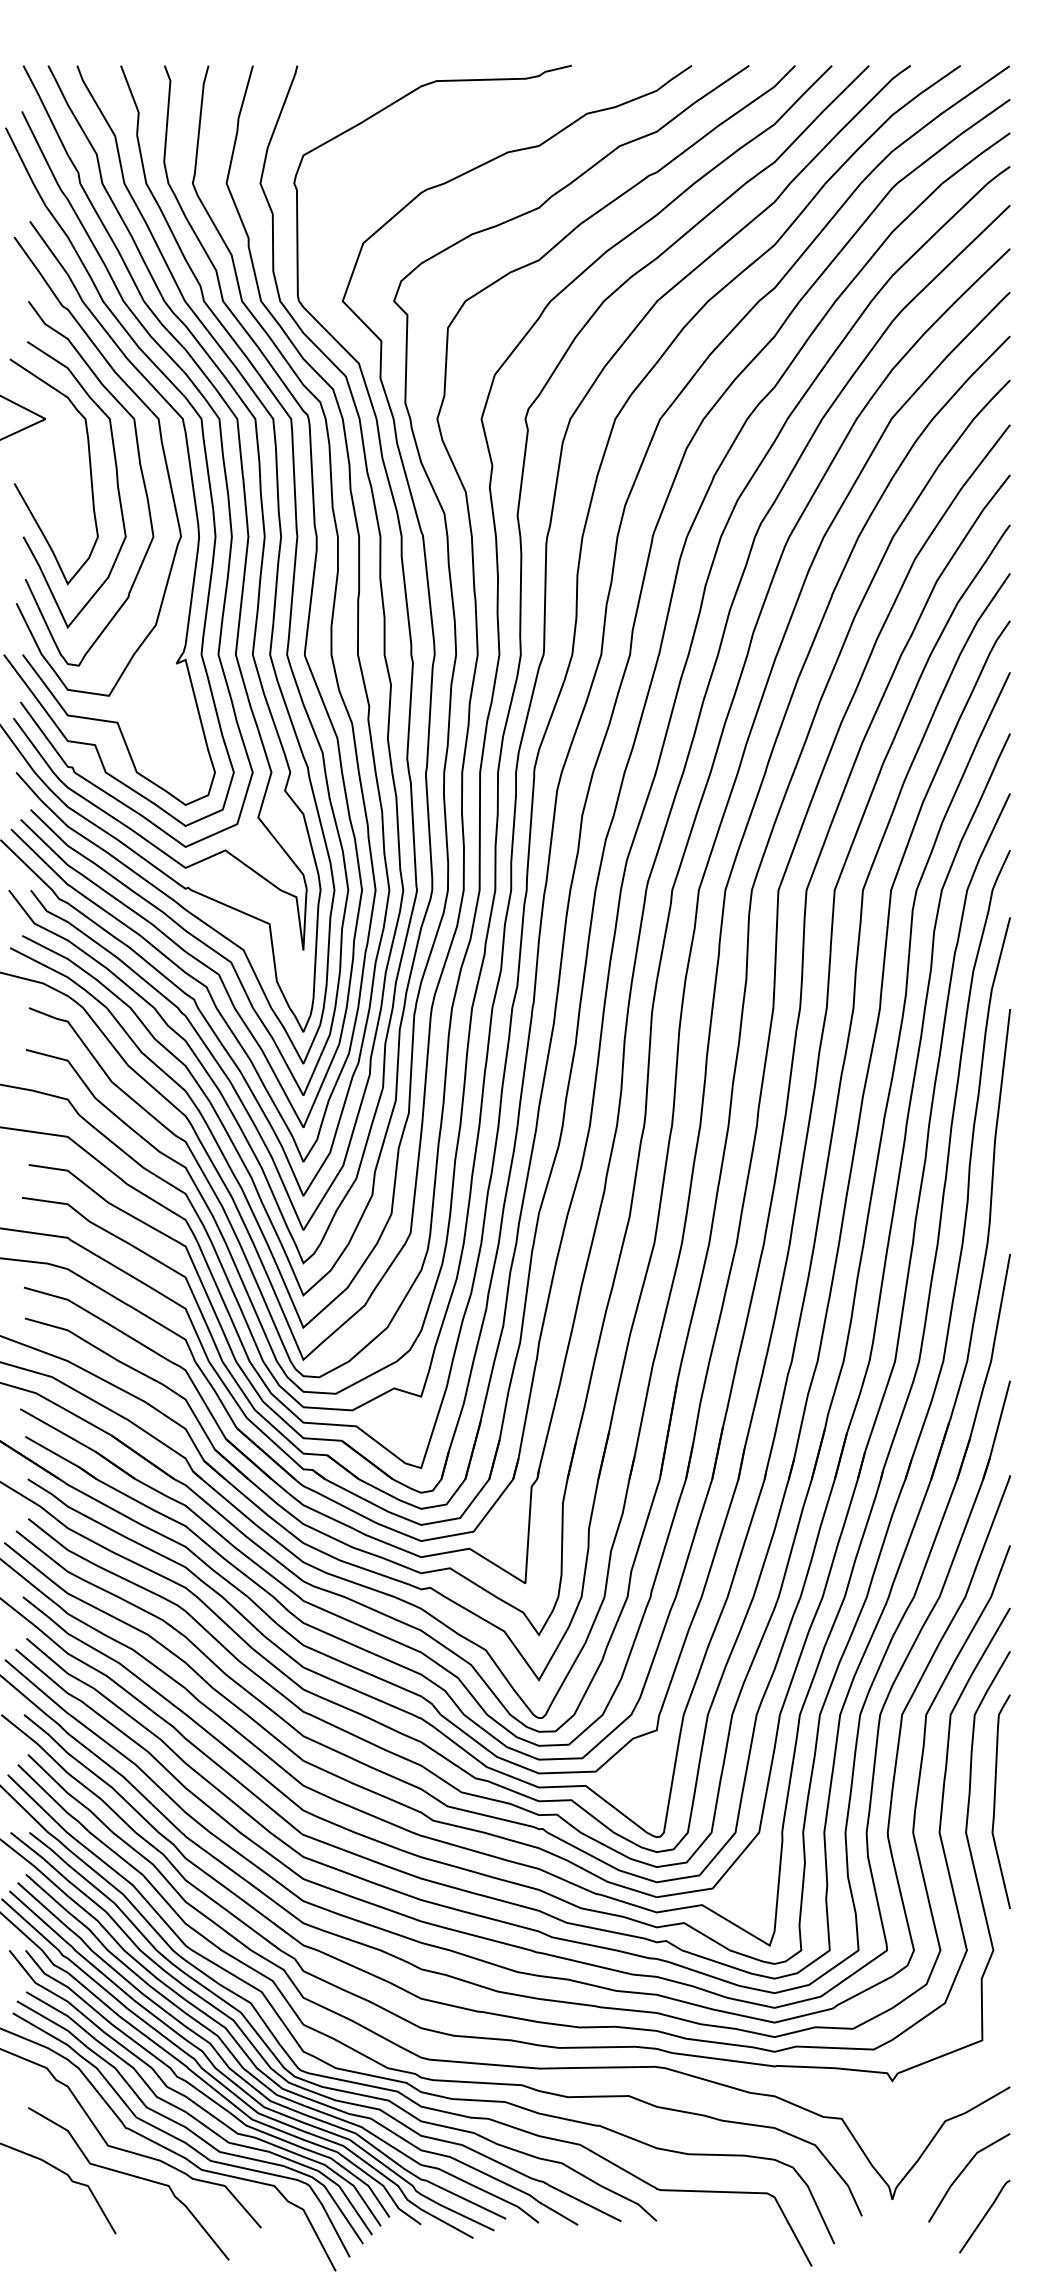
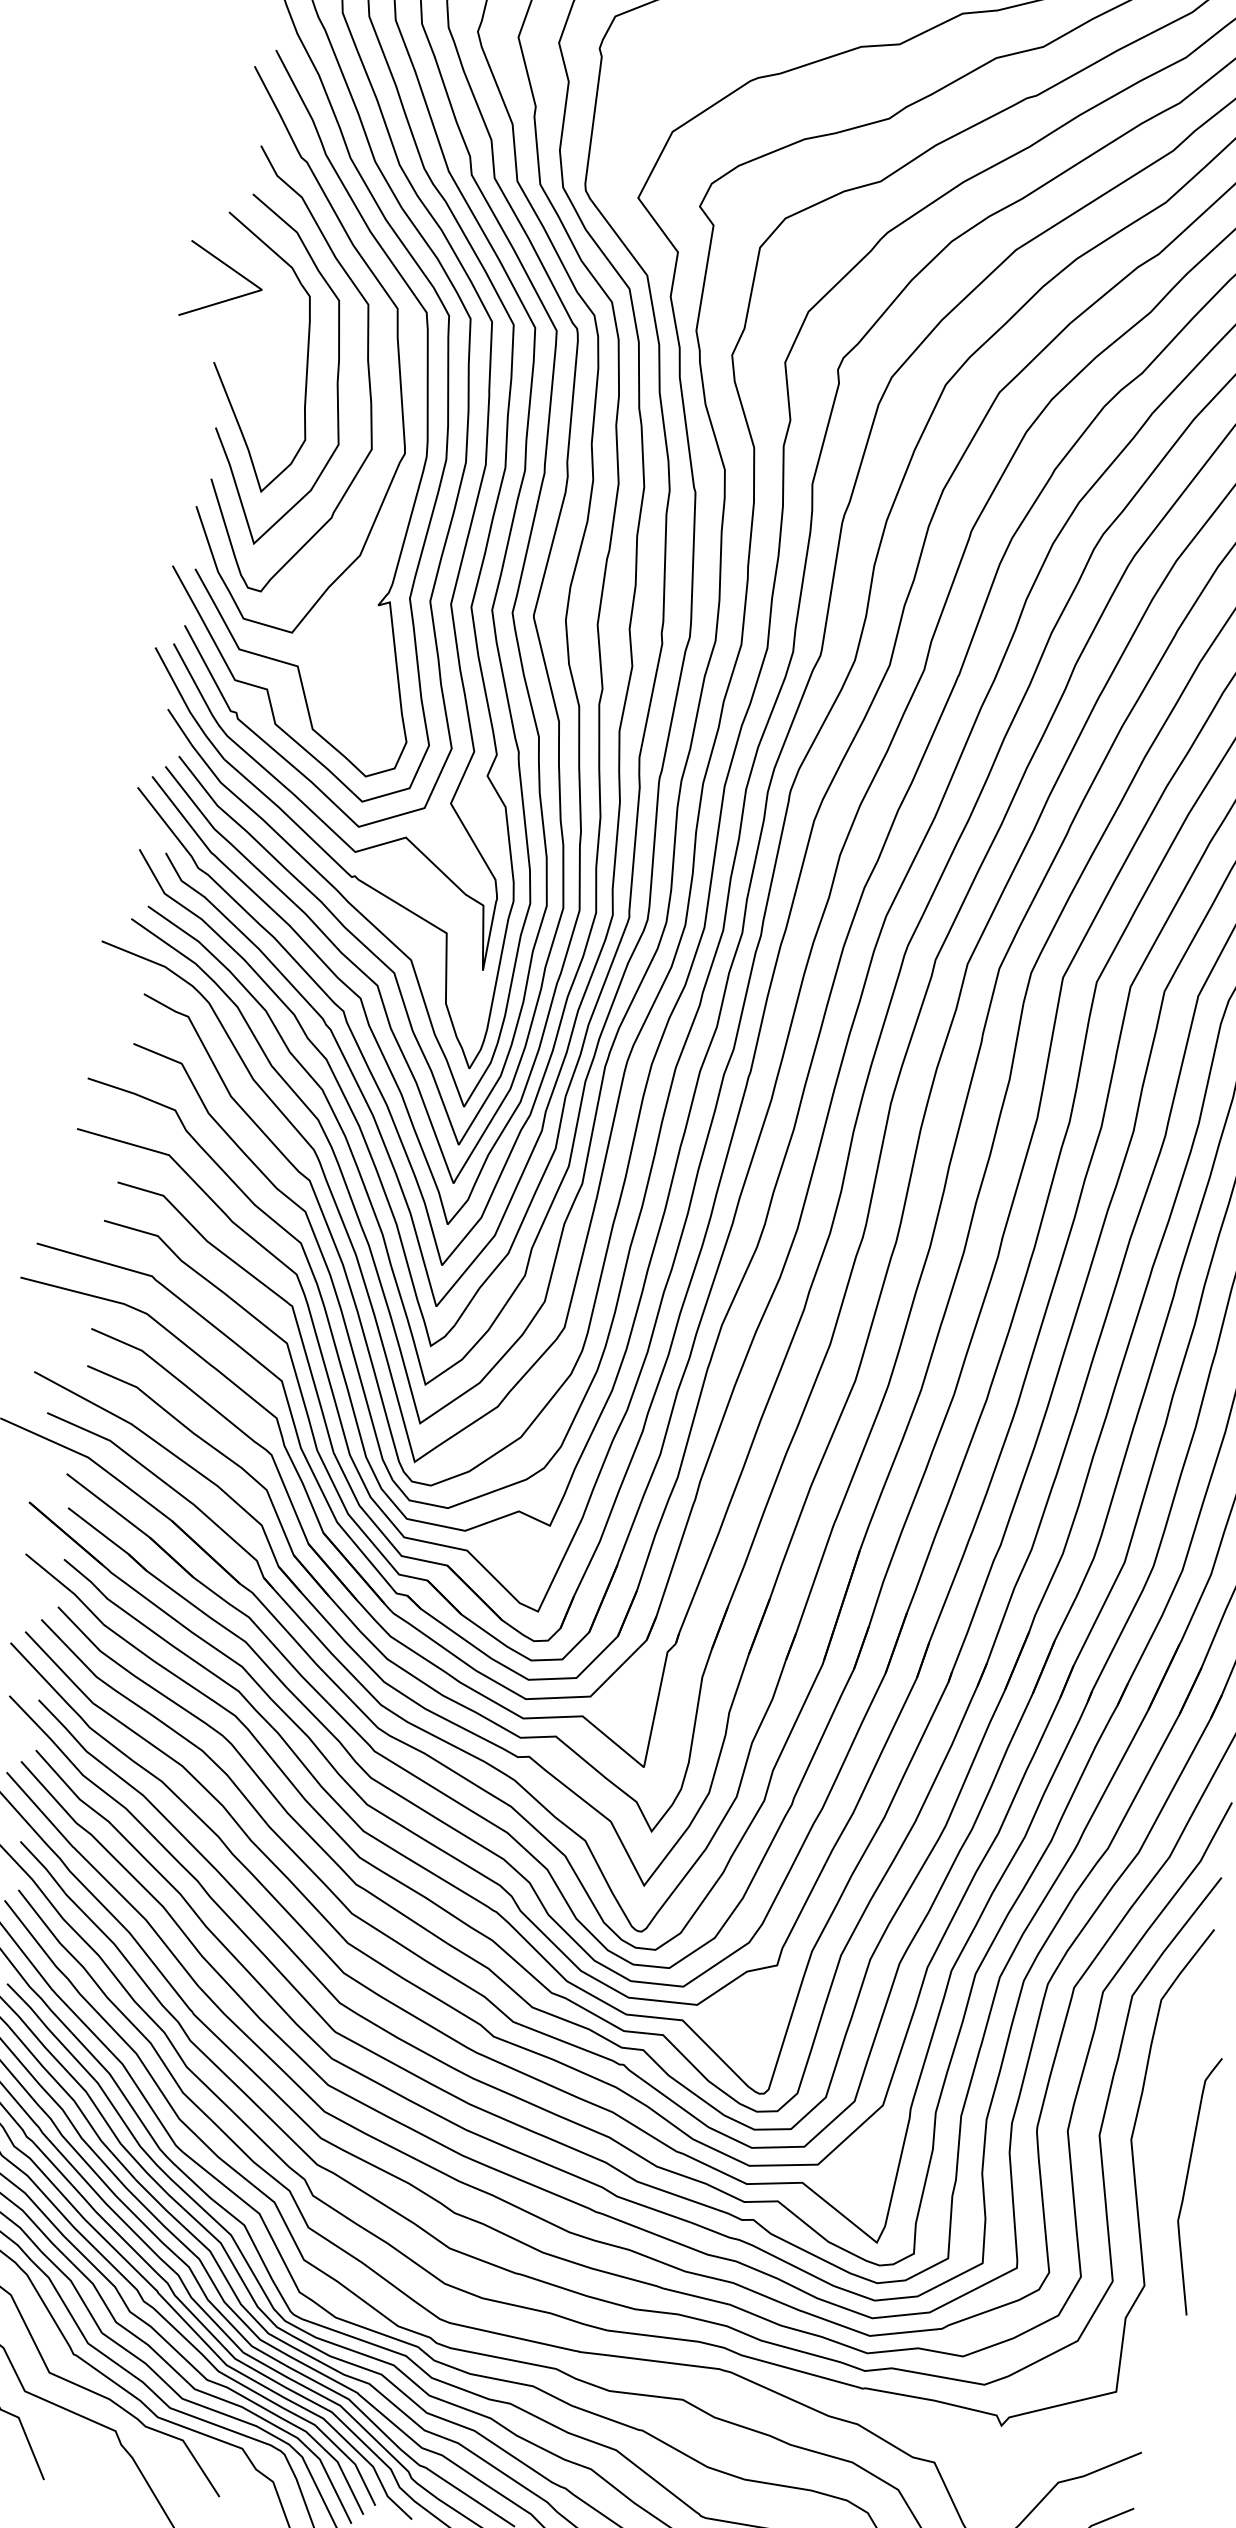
curve: (995, 1801) -> (1186, 2184), moved

